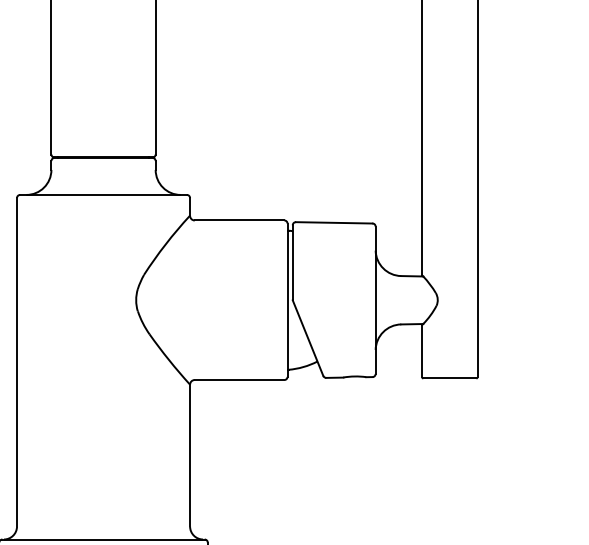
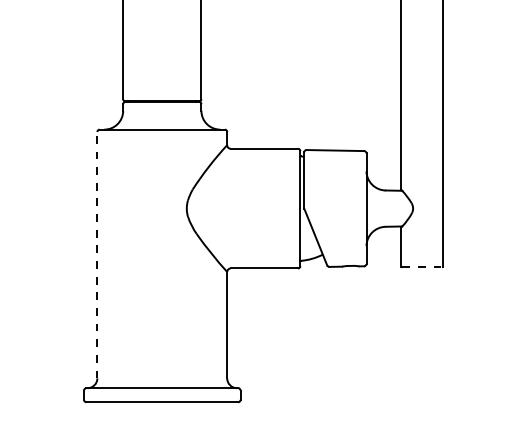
line: (17, 361) -> (97, 254), solid -> dashed
line: (450, 378) -> (422, 267), solid -> dashed

